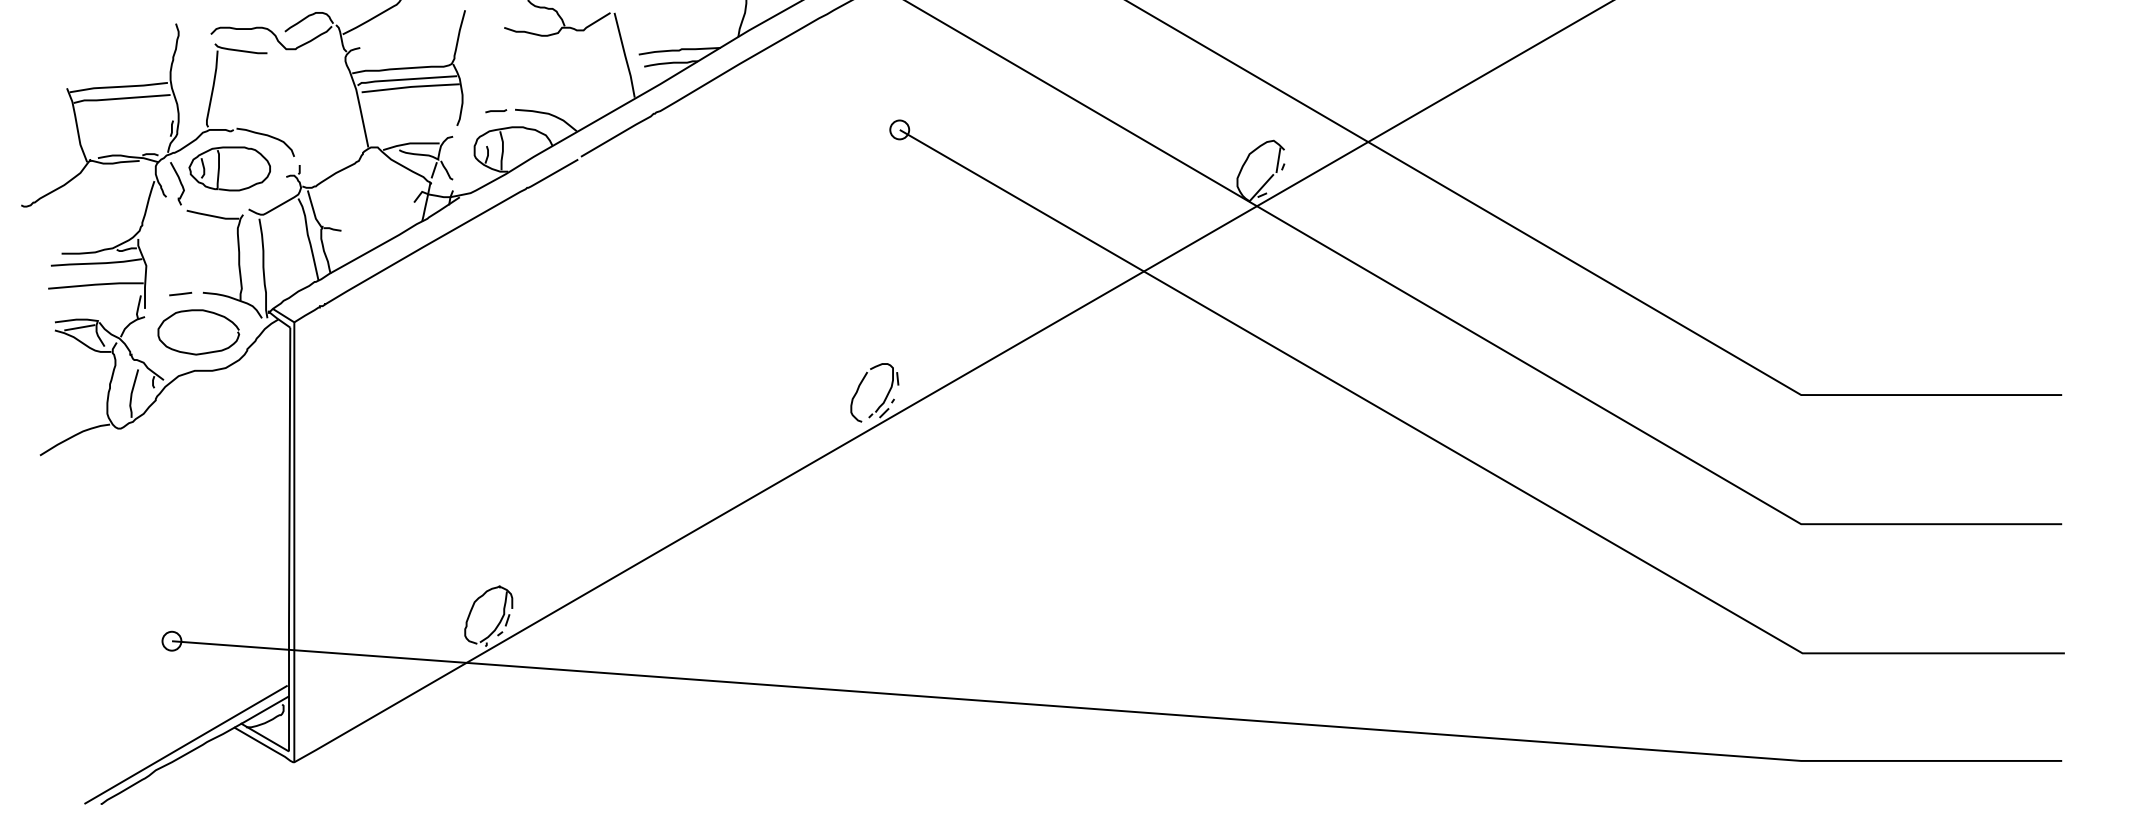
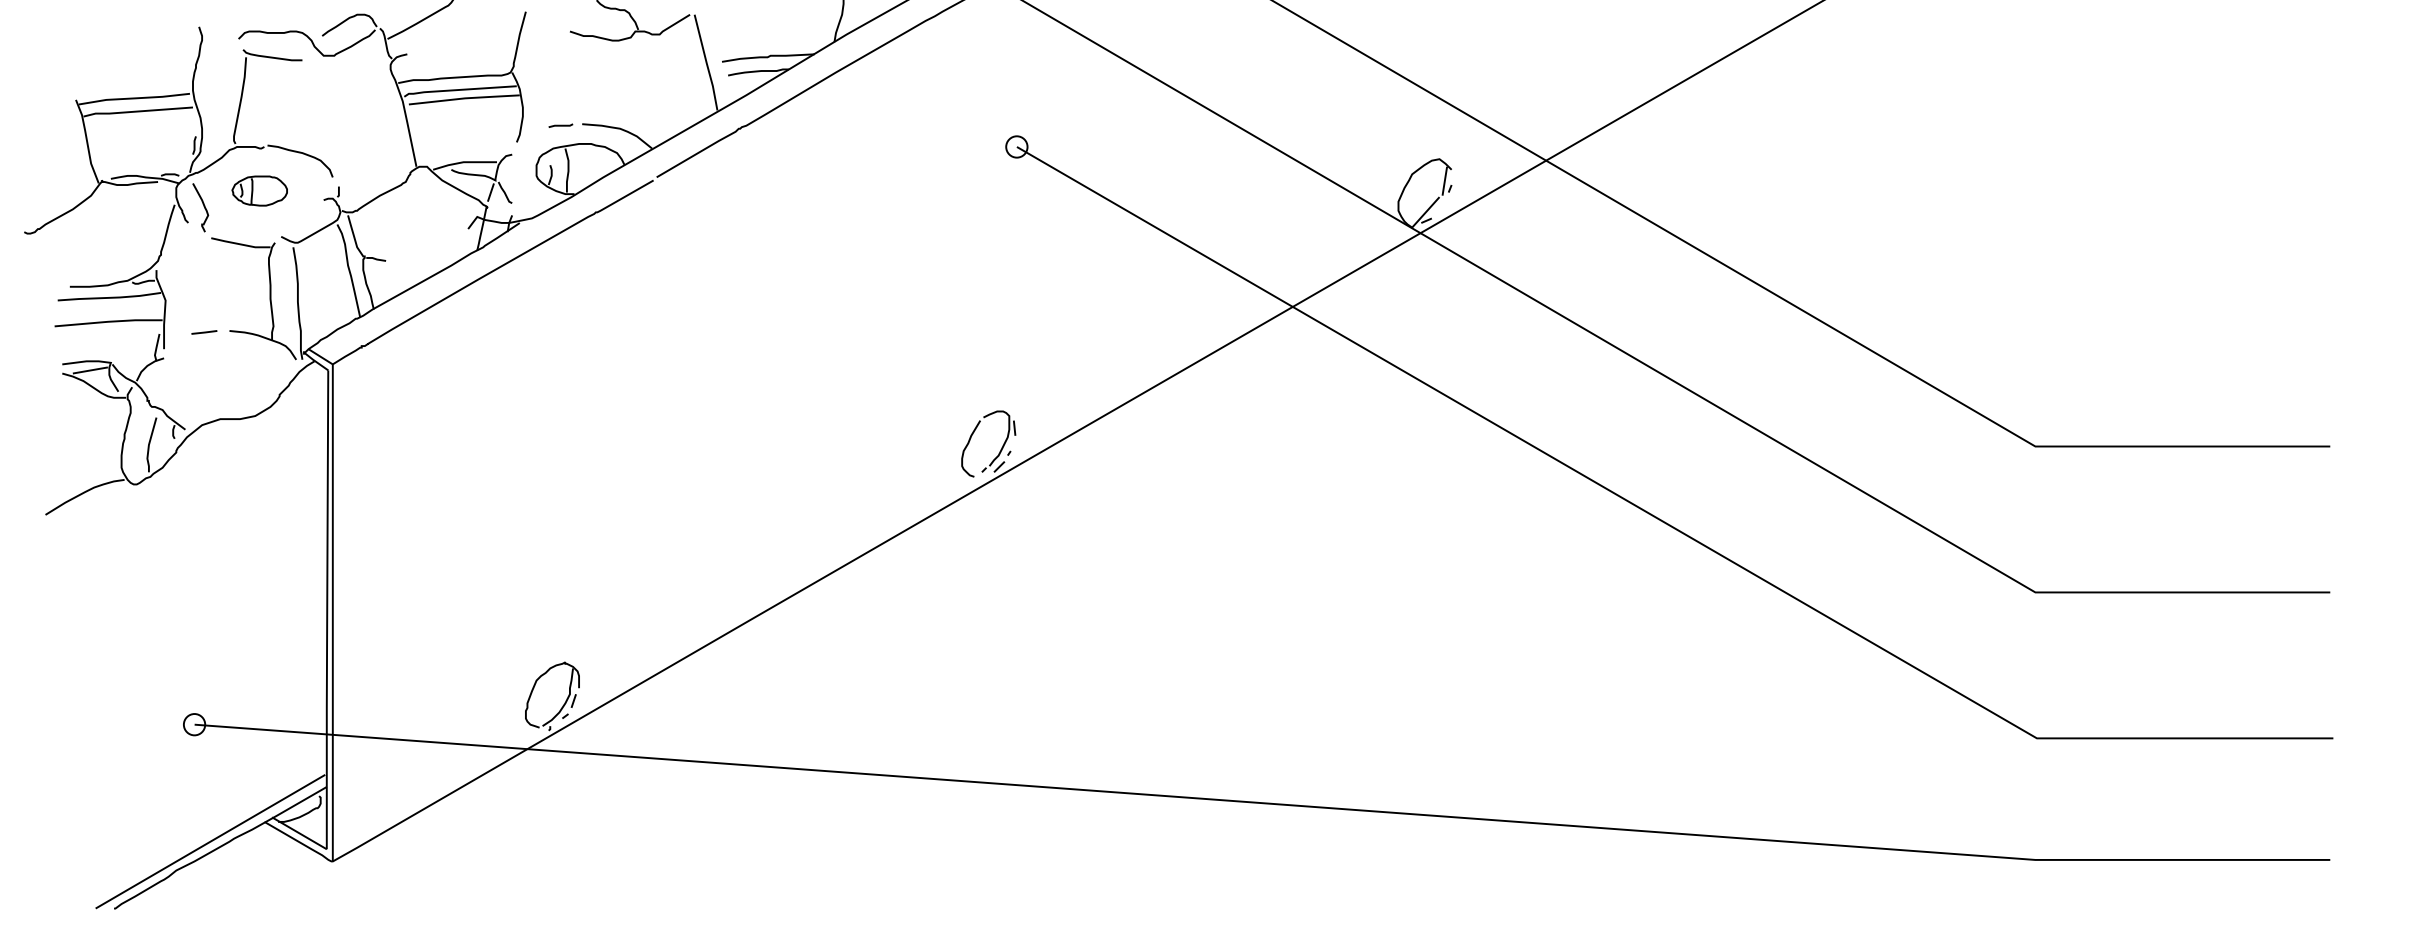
part: (229, 168) -> (259, 190), size x0.6
curve: (202, 352) -> (229, 398), removed

